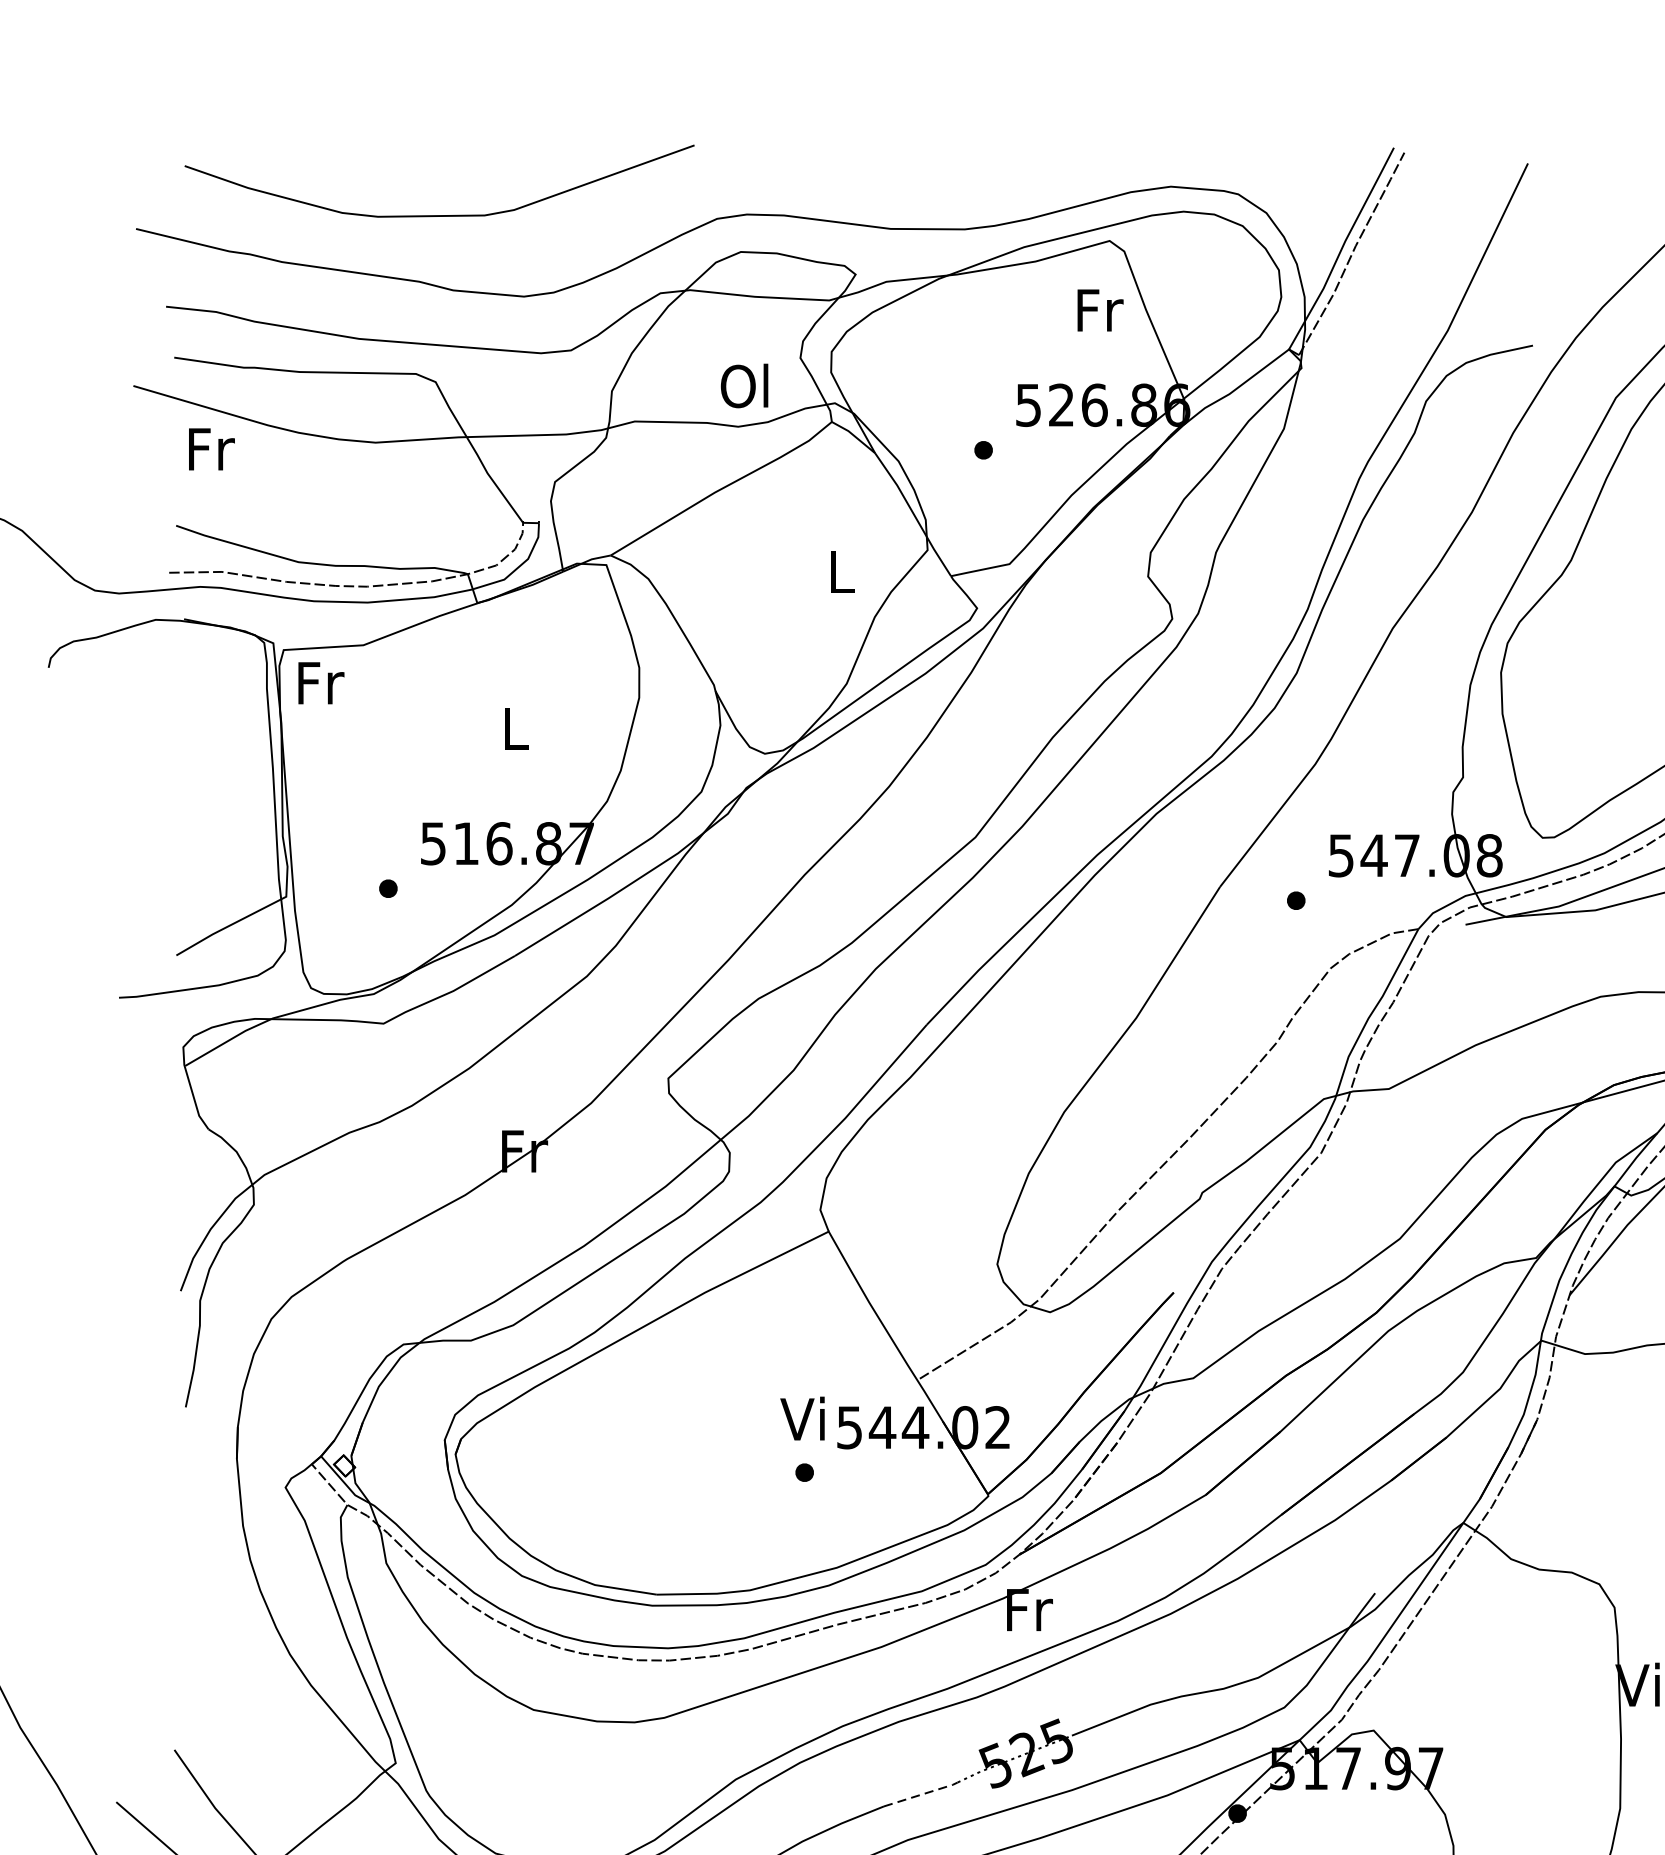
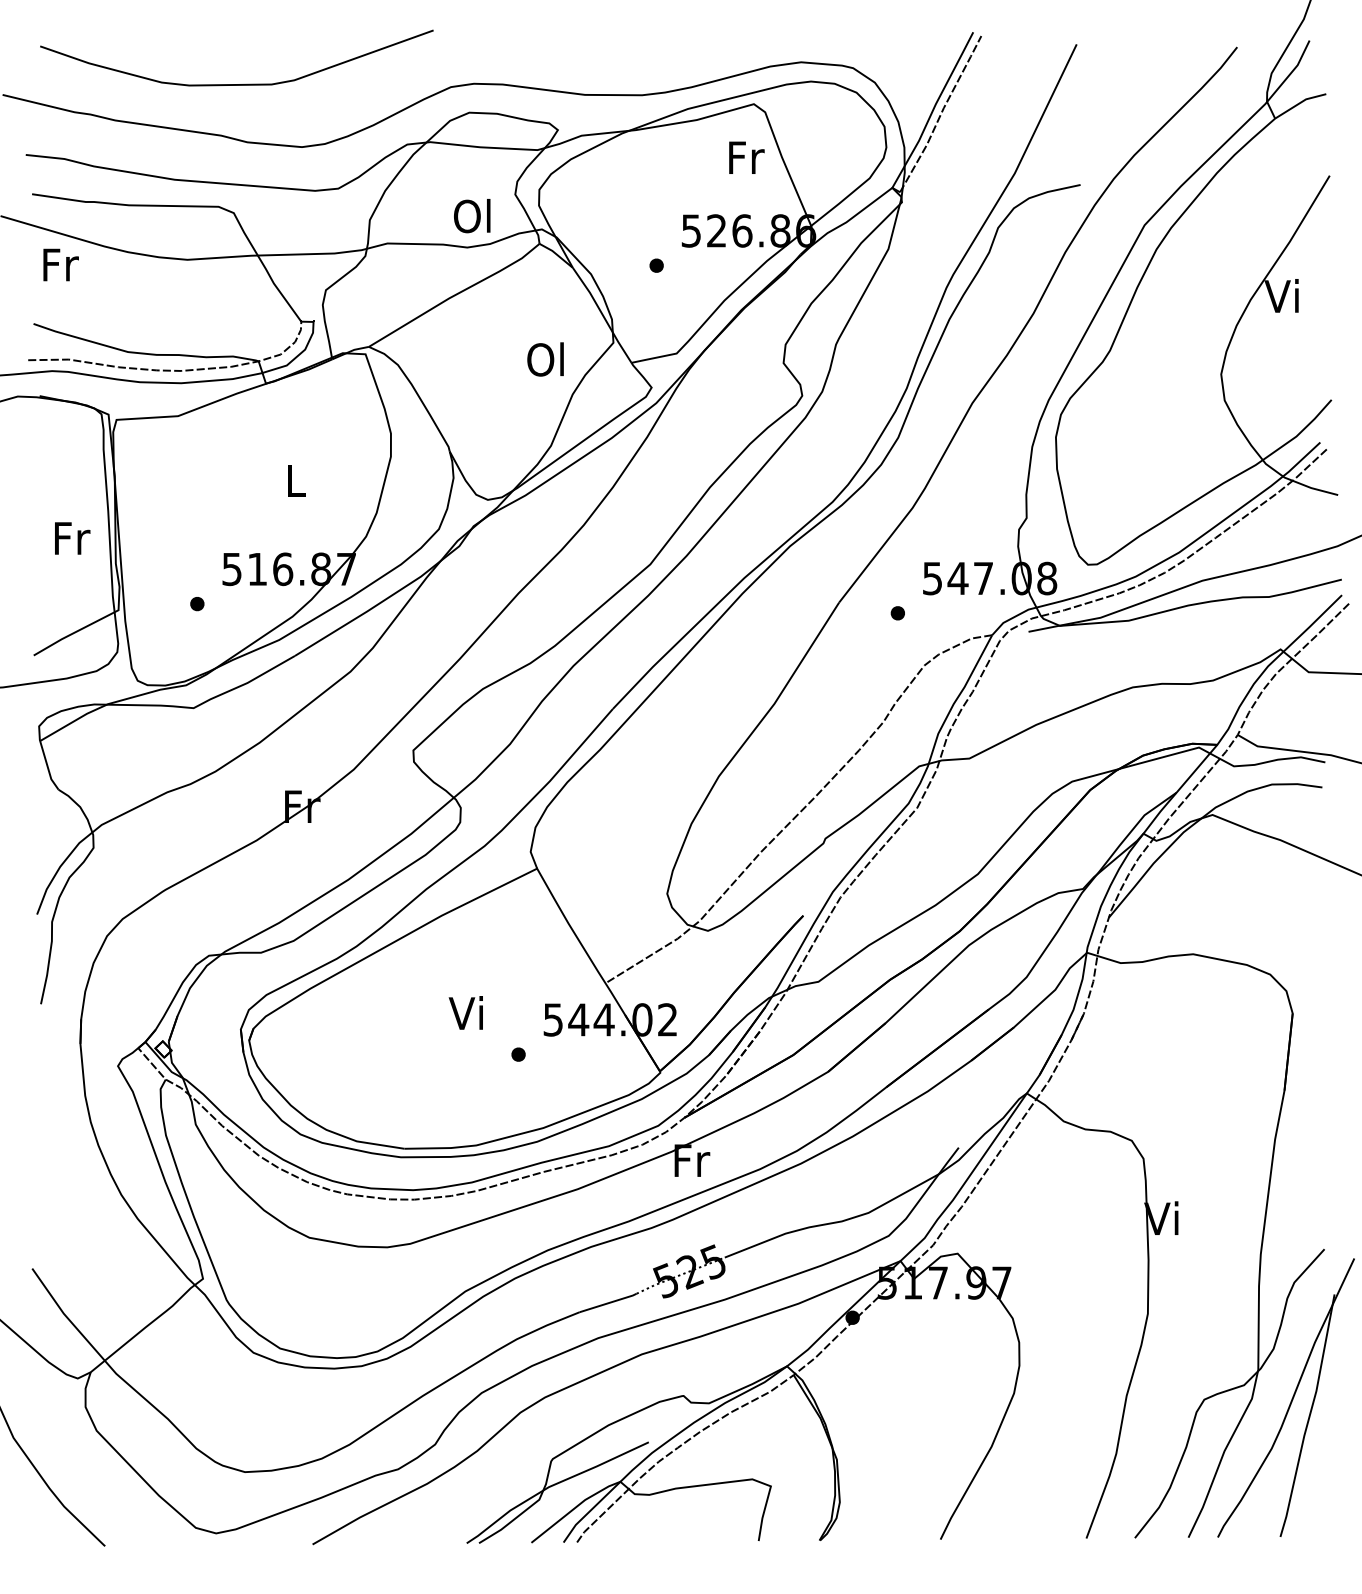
text: (839, 571) -> (545, 359), L -> Ol
text: (321, 683) -> (72, 538), moved
text: (801, 1418) -> (465, 1012), moved
line: (922, 1793) -> (609, 1302), dashed -> solid

